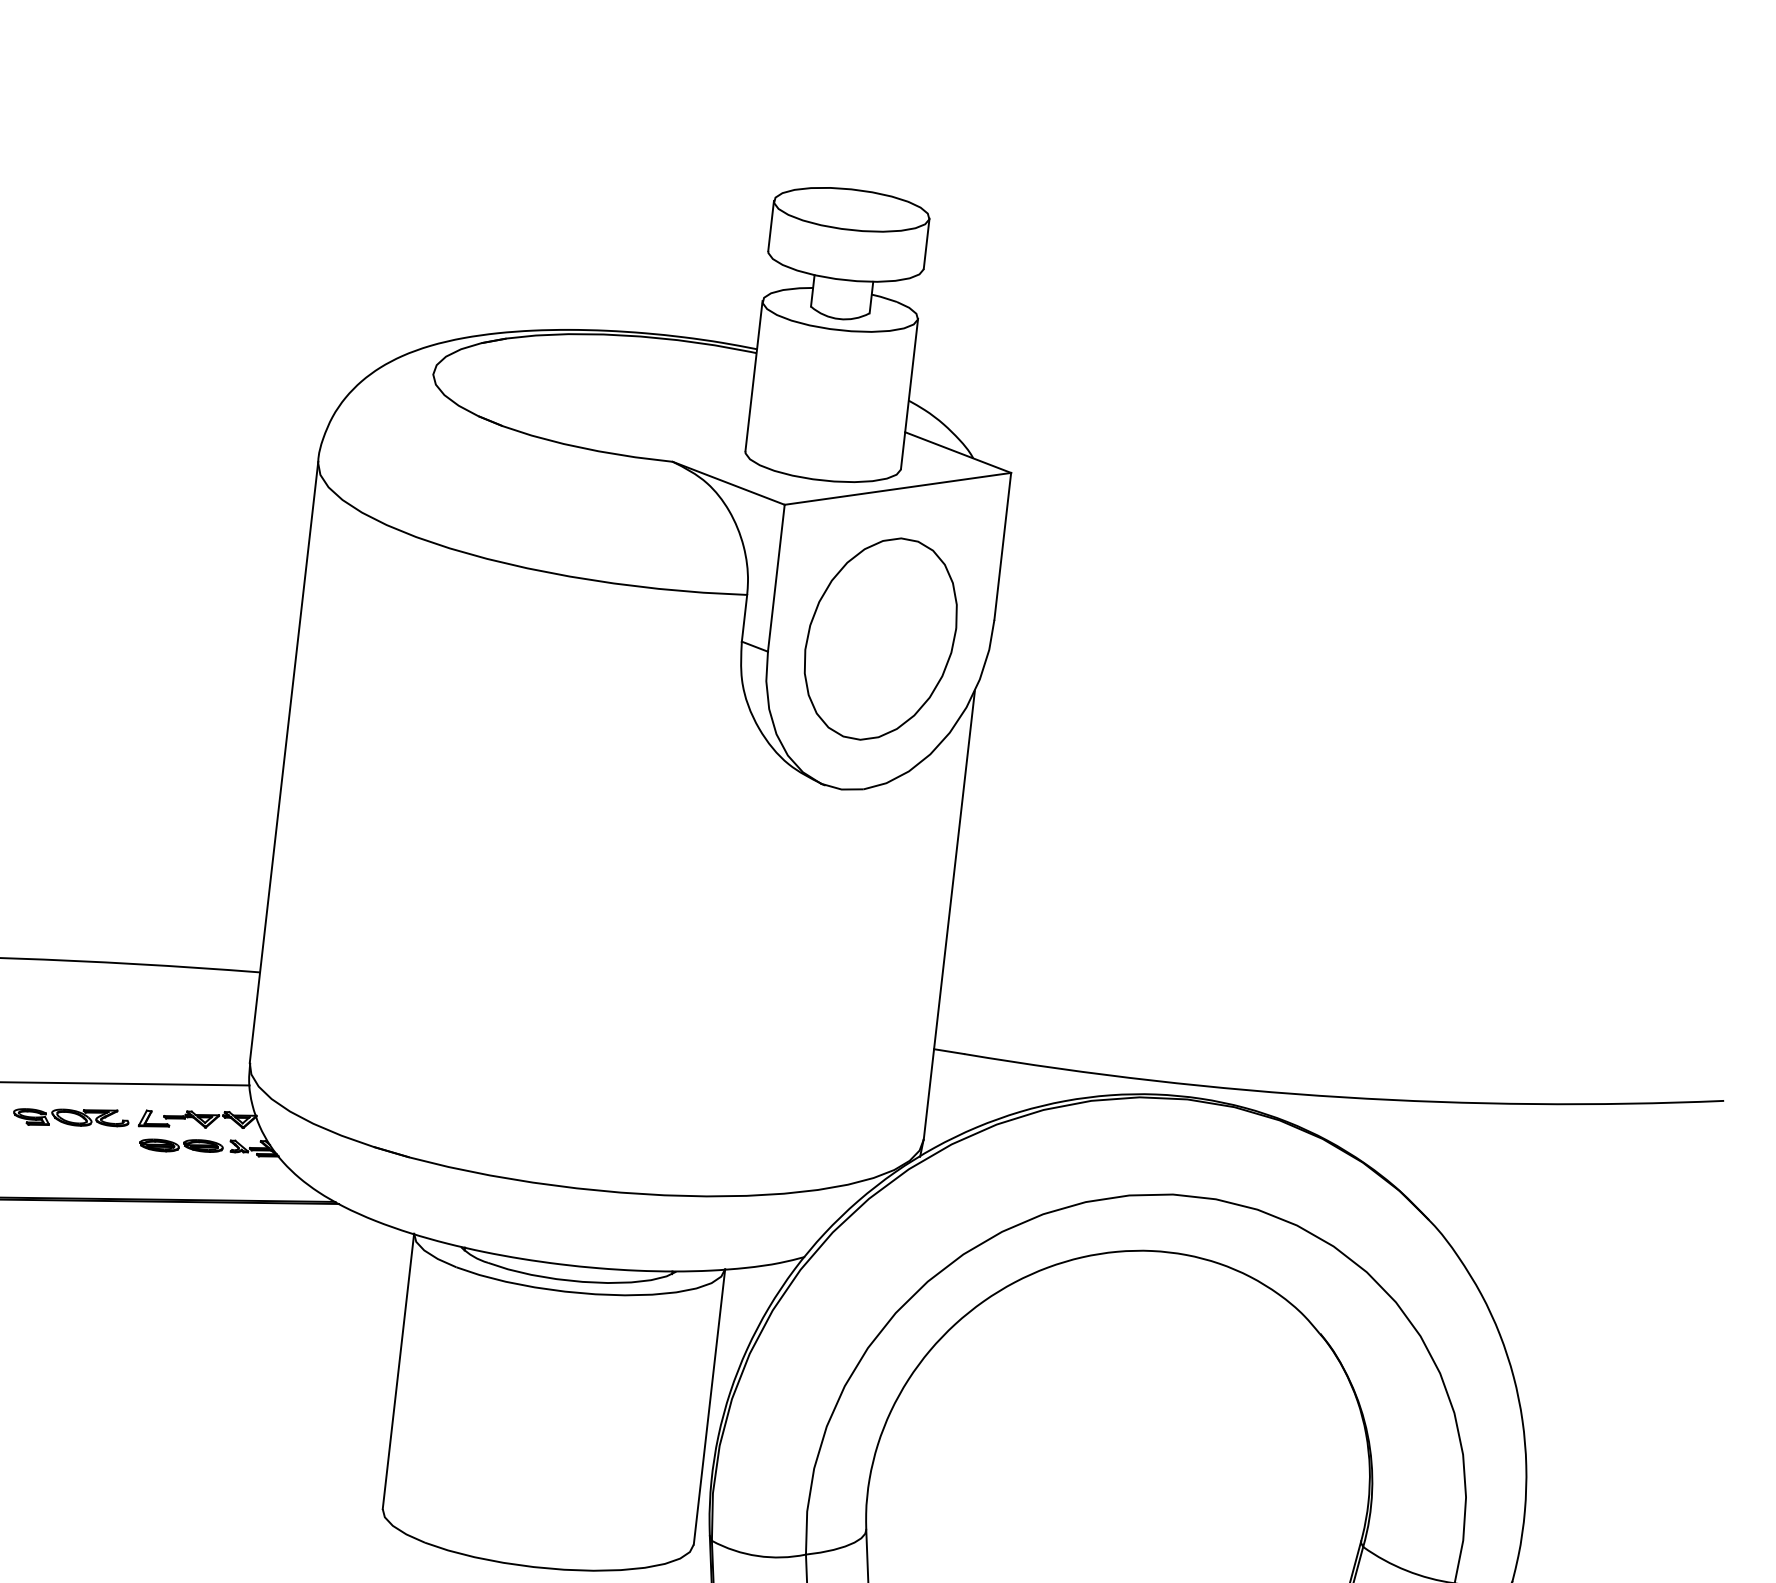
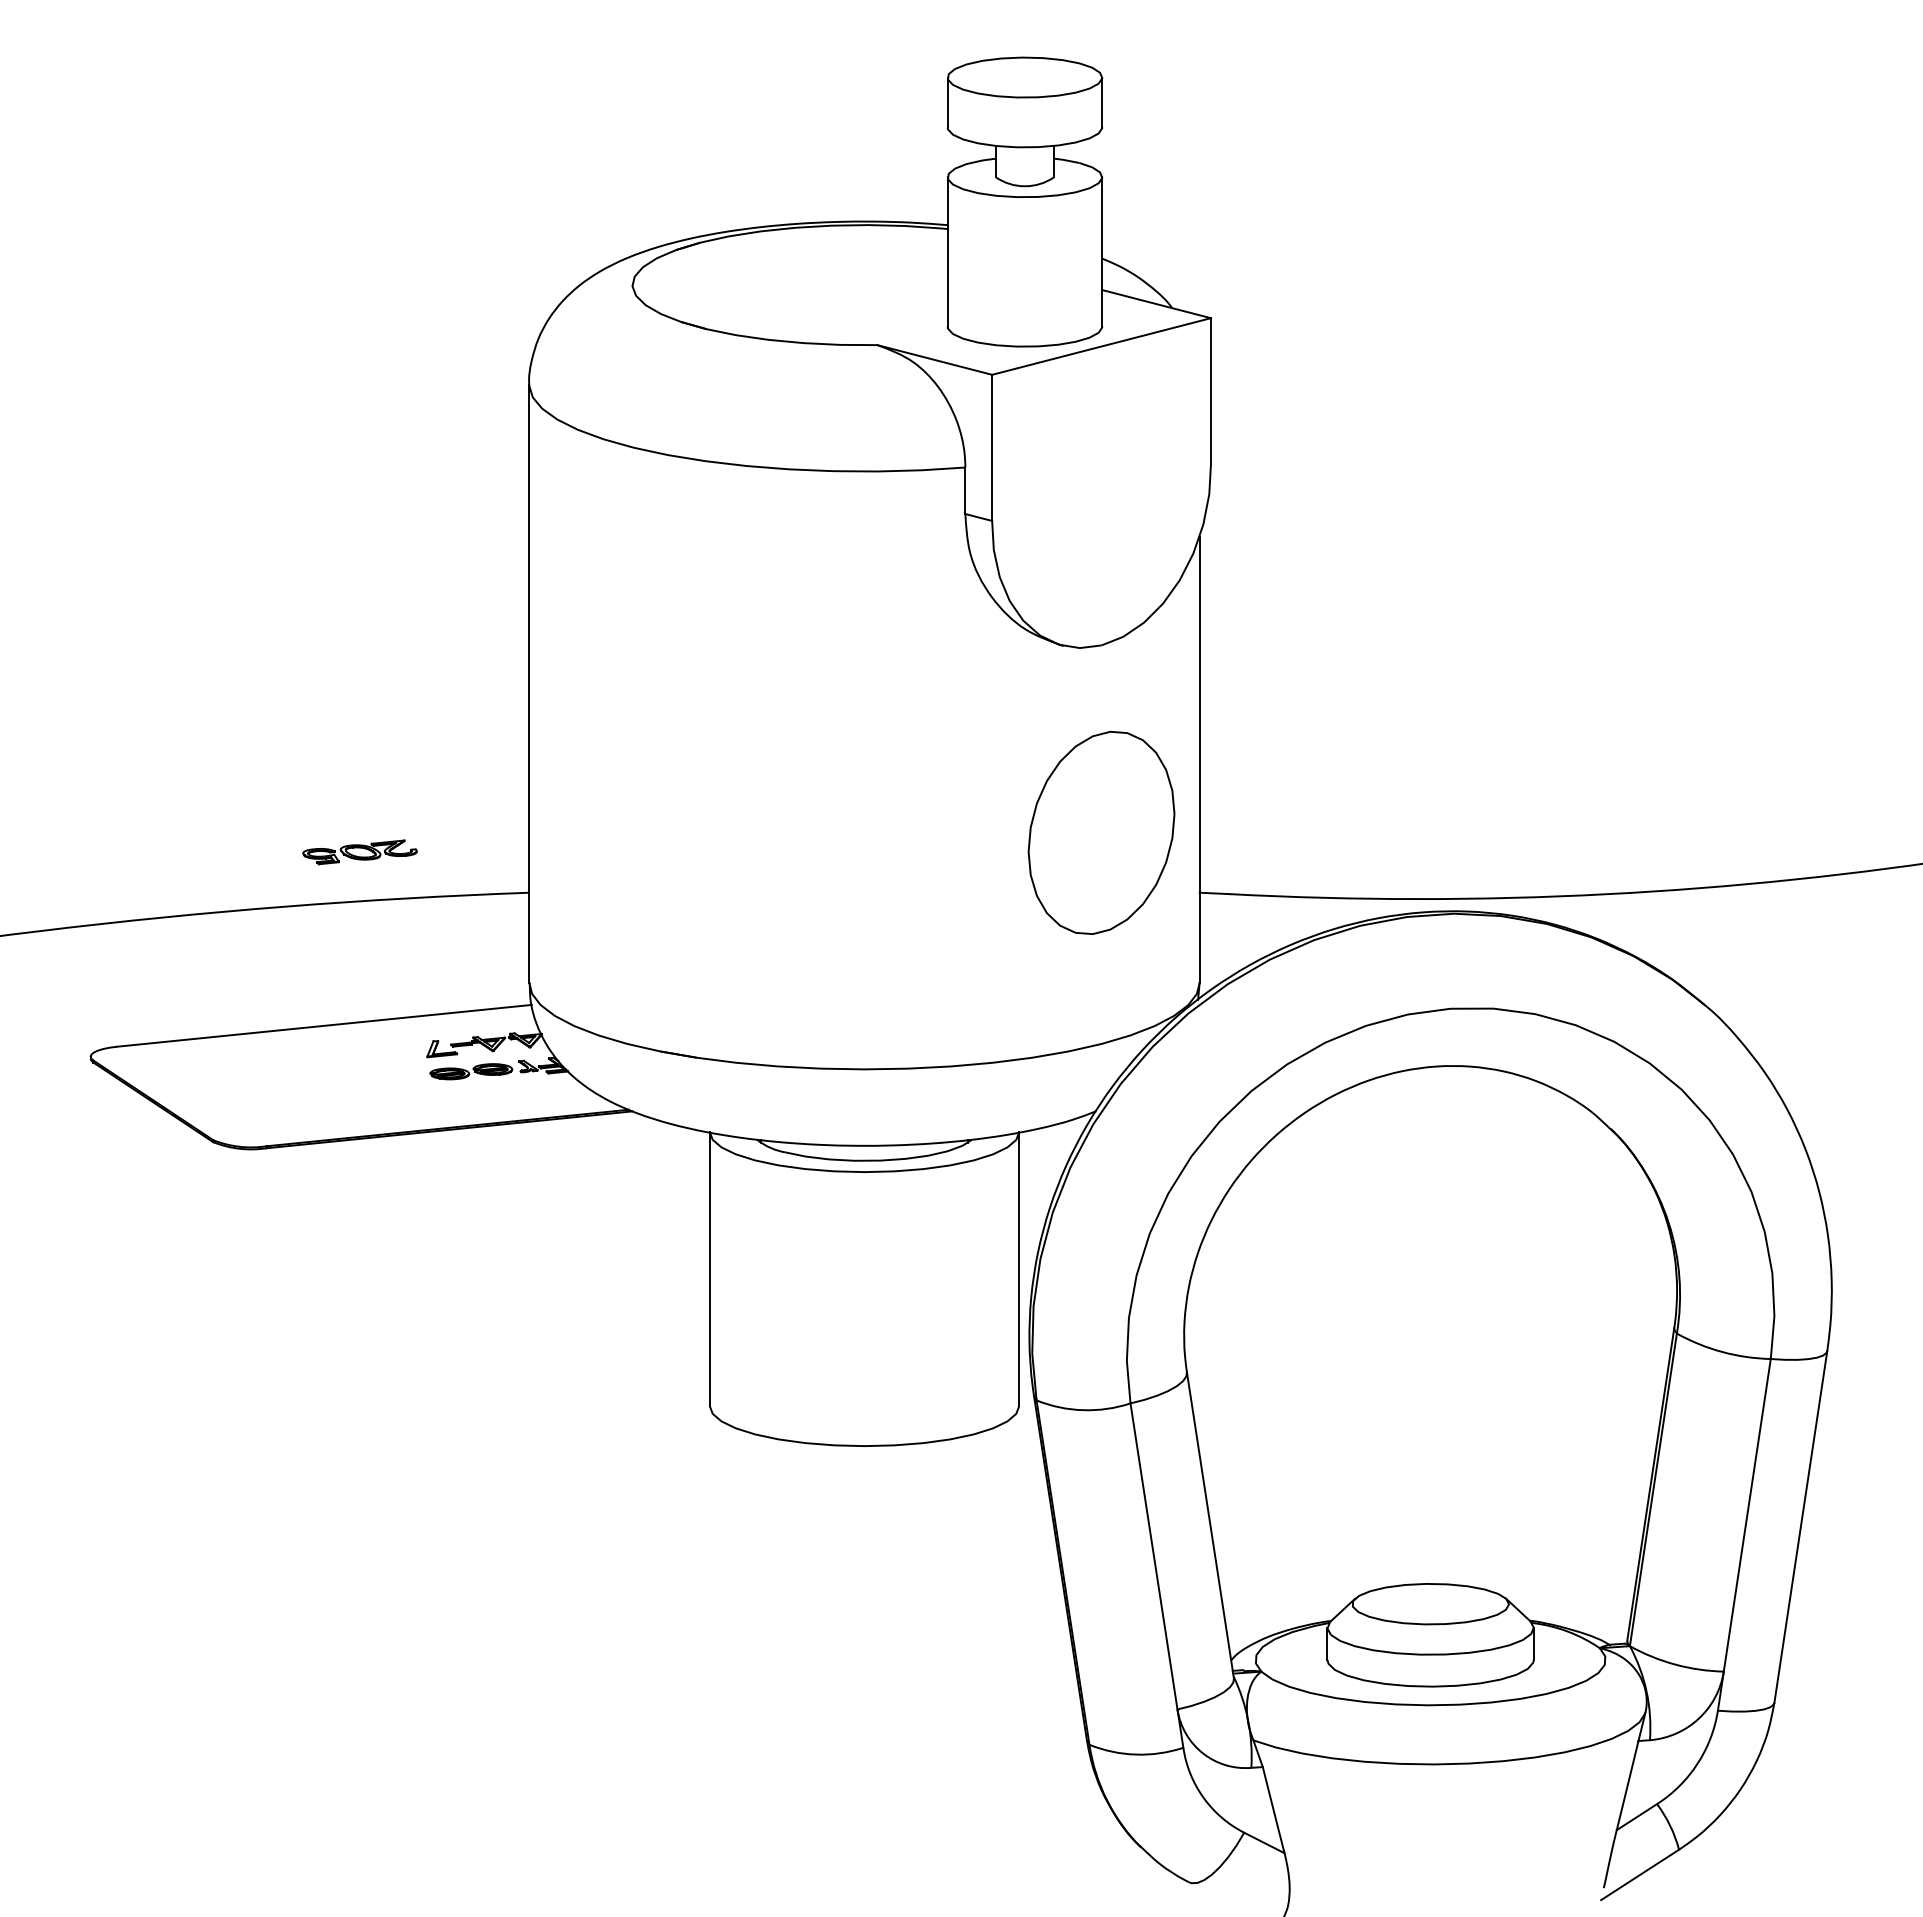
part: (880, 638) -> (1101, 832), moved
part: (70, 1117) -> (359, 852), moved

